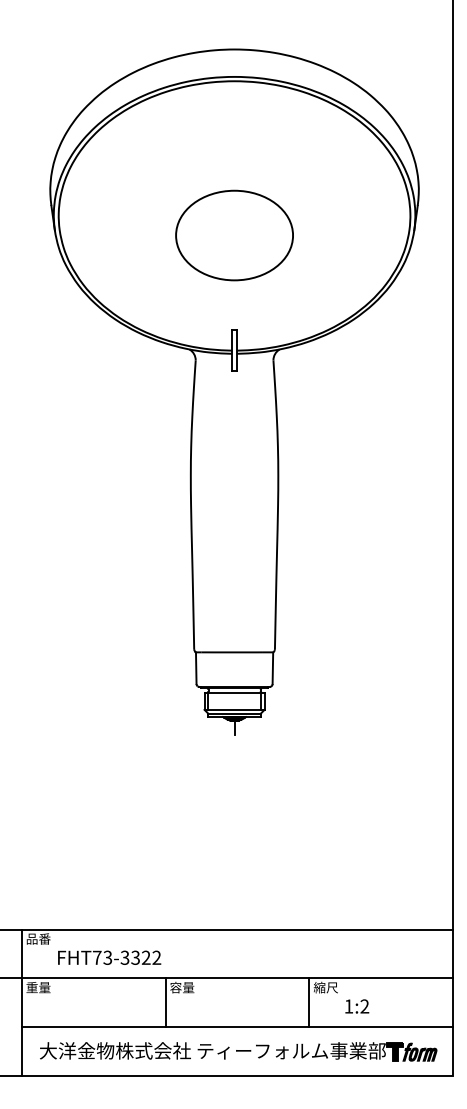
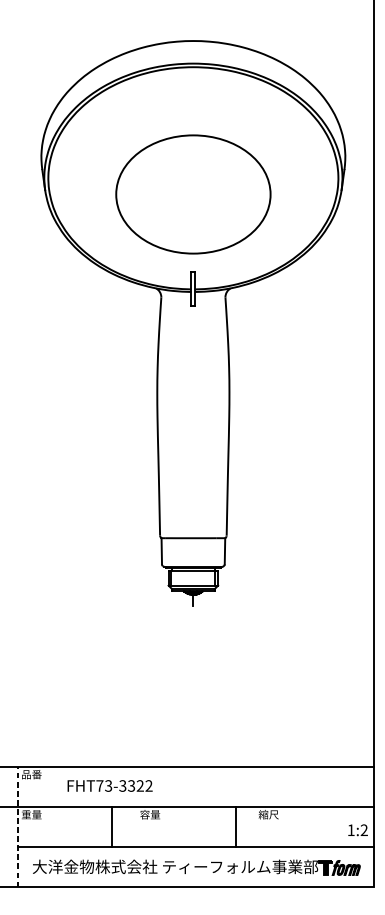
part: (234, 235) -> (193, 194), size x1.6
text: (109, 957) -> (110, 785), moved
line: (21, 1002) -> (17, 826), solid -> dashed
line: (165, 1002) -> (111, 826), moved
line: (309, 1002) -> (236, 826), moved
text: (357, 1006) -> (358, 830), moved

